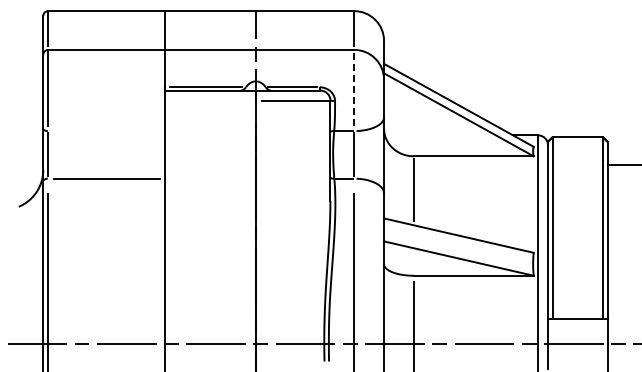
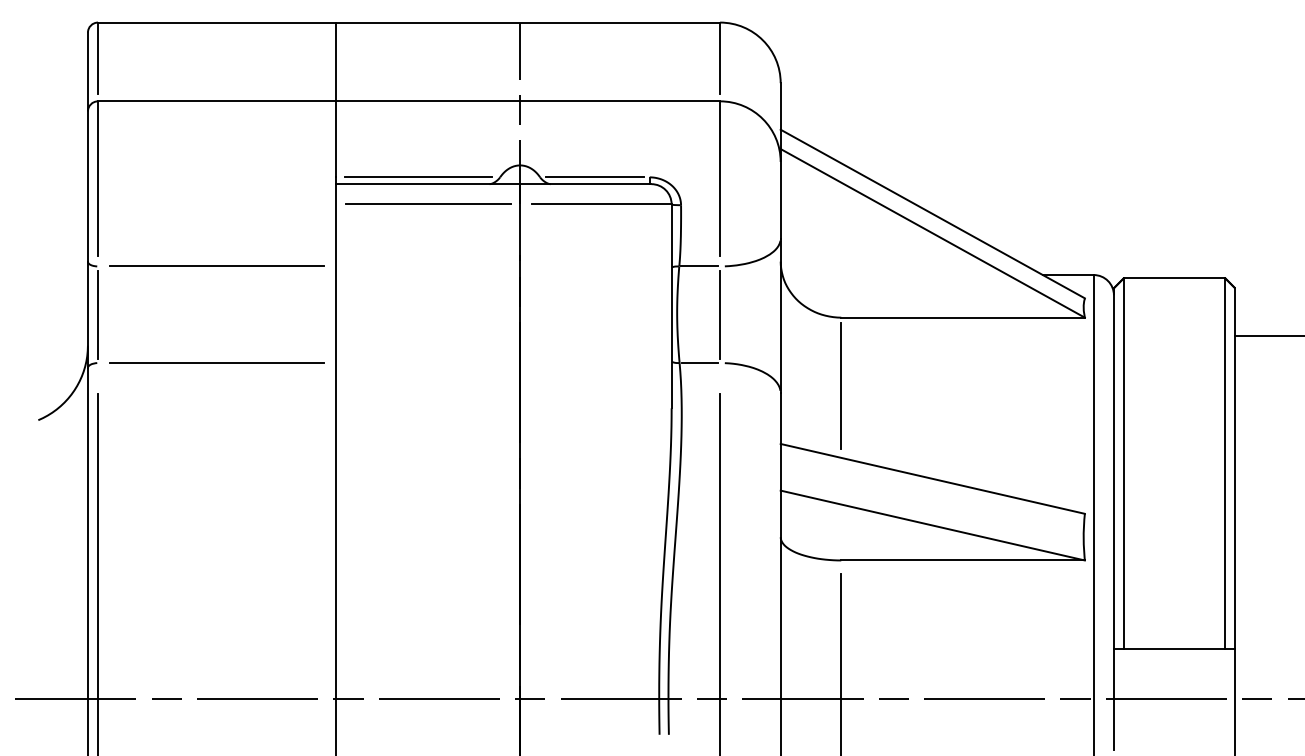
line: (354, 88) -> (720, 179), dashed -> solid
line: (210, 100) -> (427, 204), added
line: (106, 131) -> (216, 267), added

